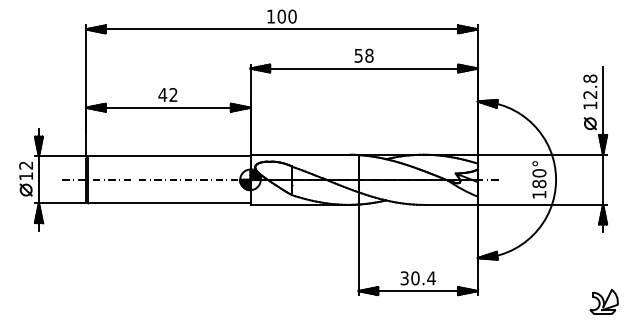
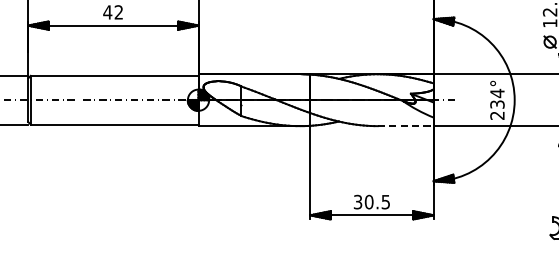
text: (539, 183) -> (497, 104), 180° -> 234°
line: (450, 204) -> (405, 125), solid -> dashed
text: (431, 278) -> (385, 202), 30.4 -> 30.5

